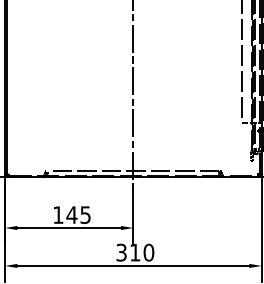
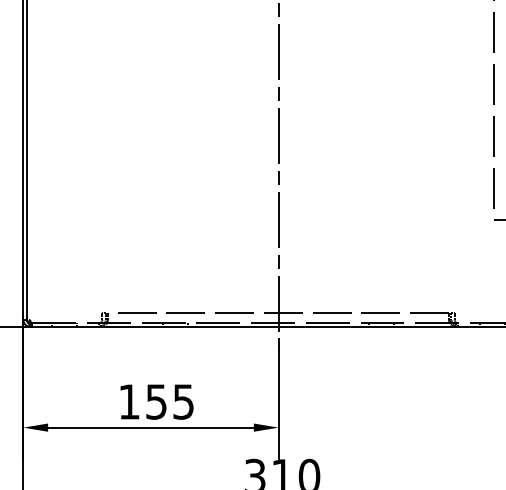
text: (71, 215) -> (155, 402), 145 -> 155

